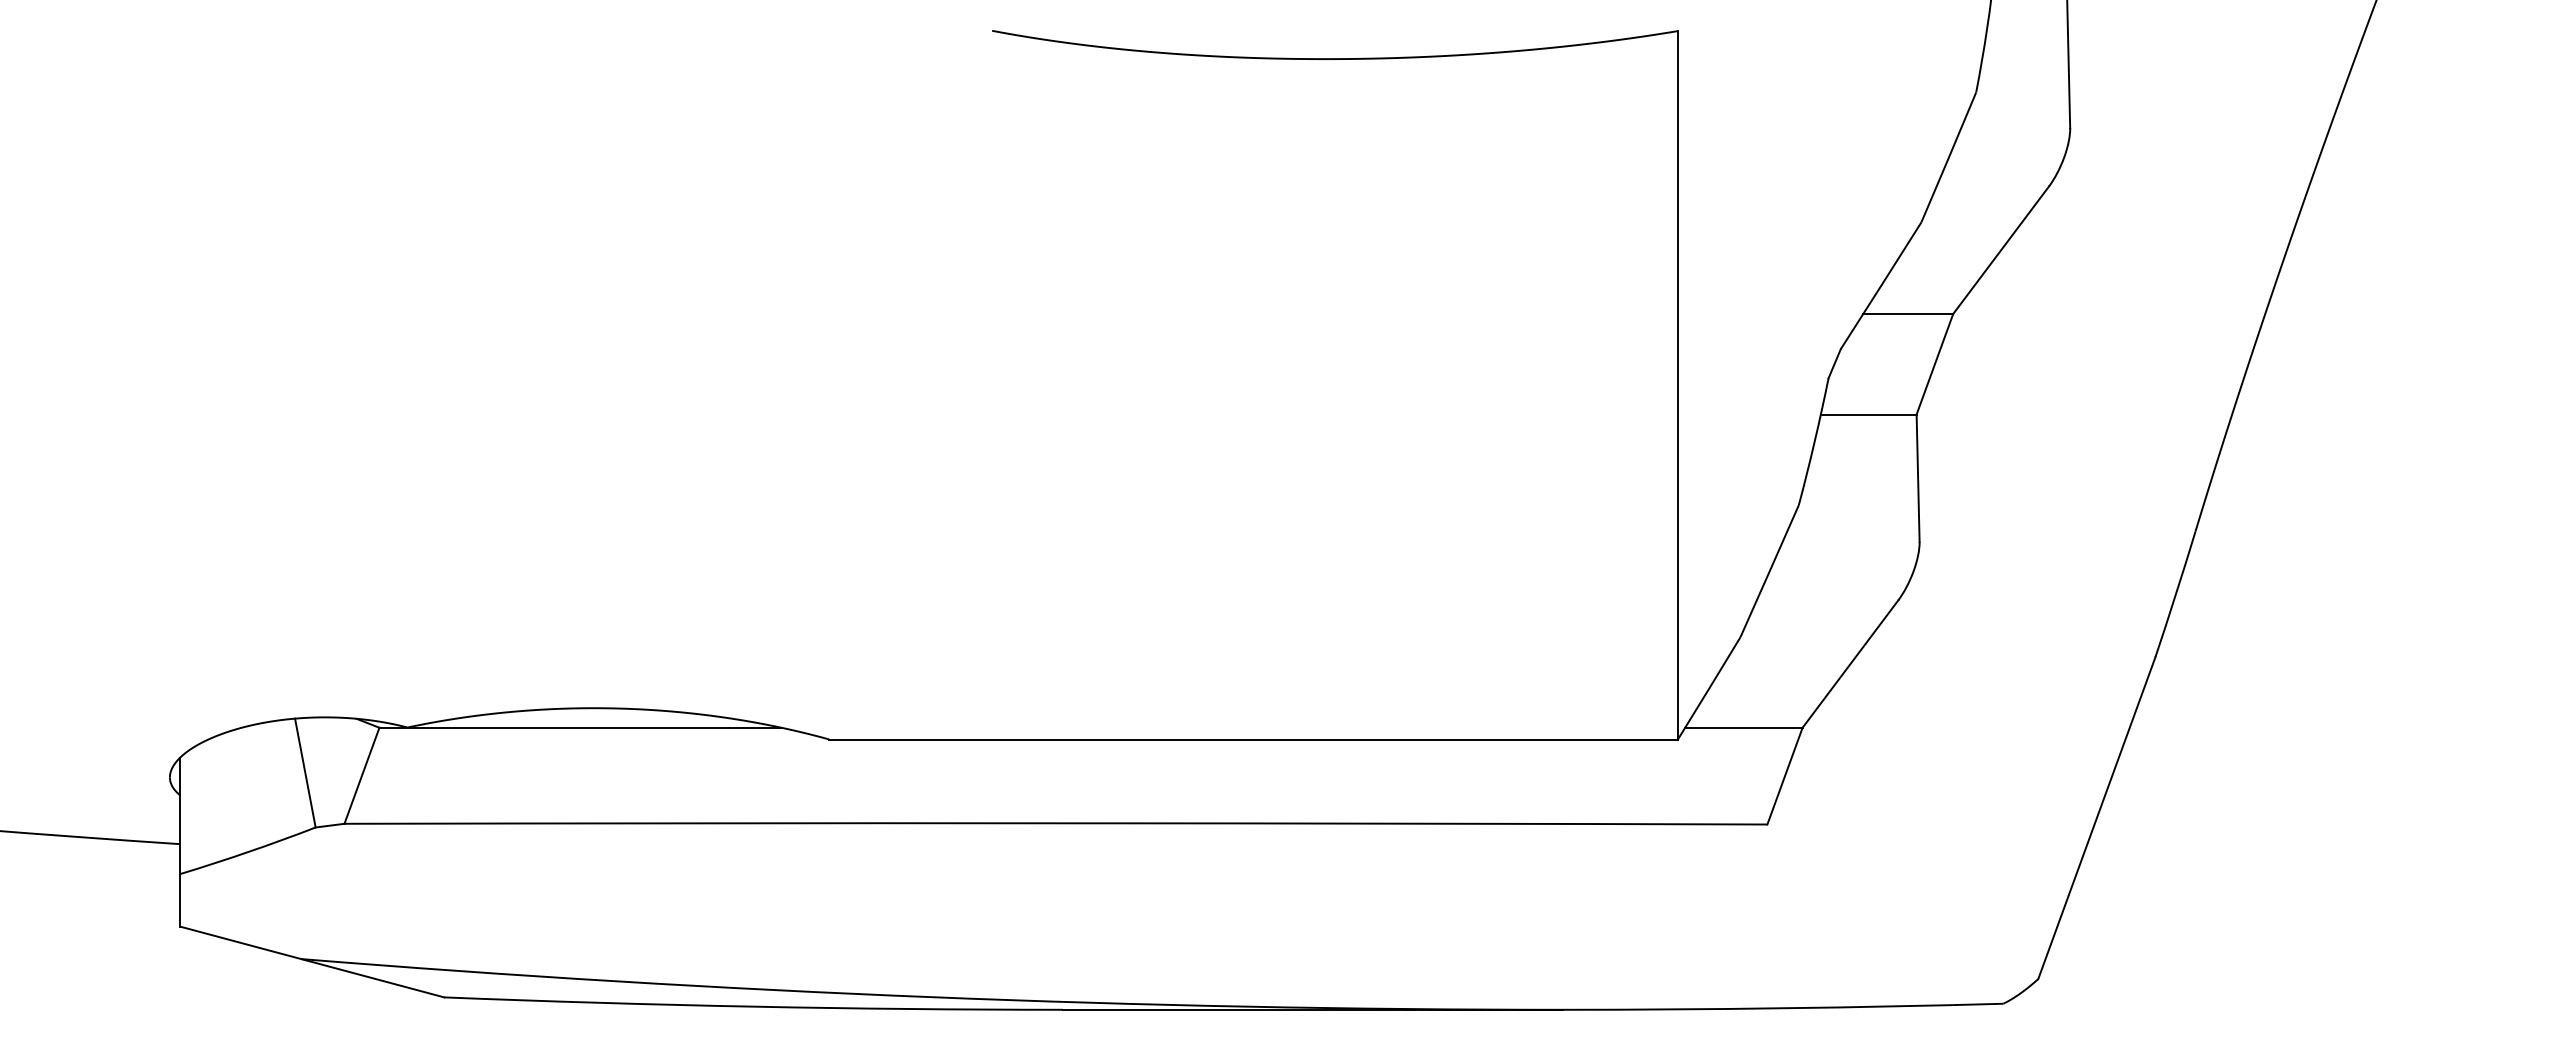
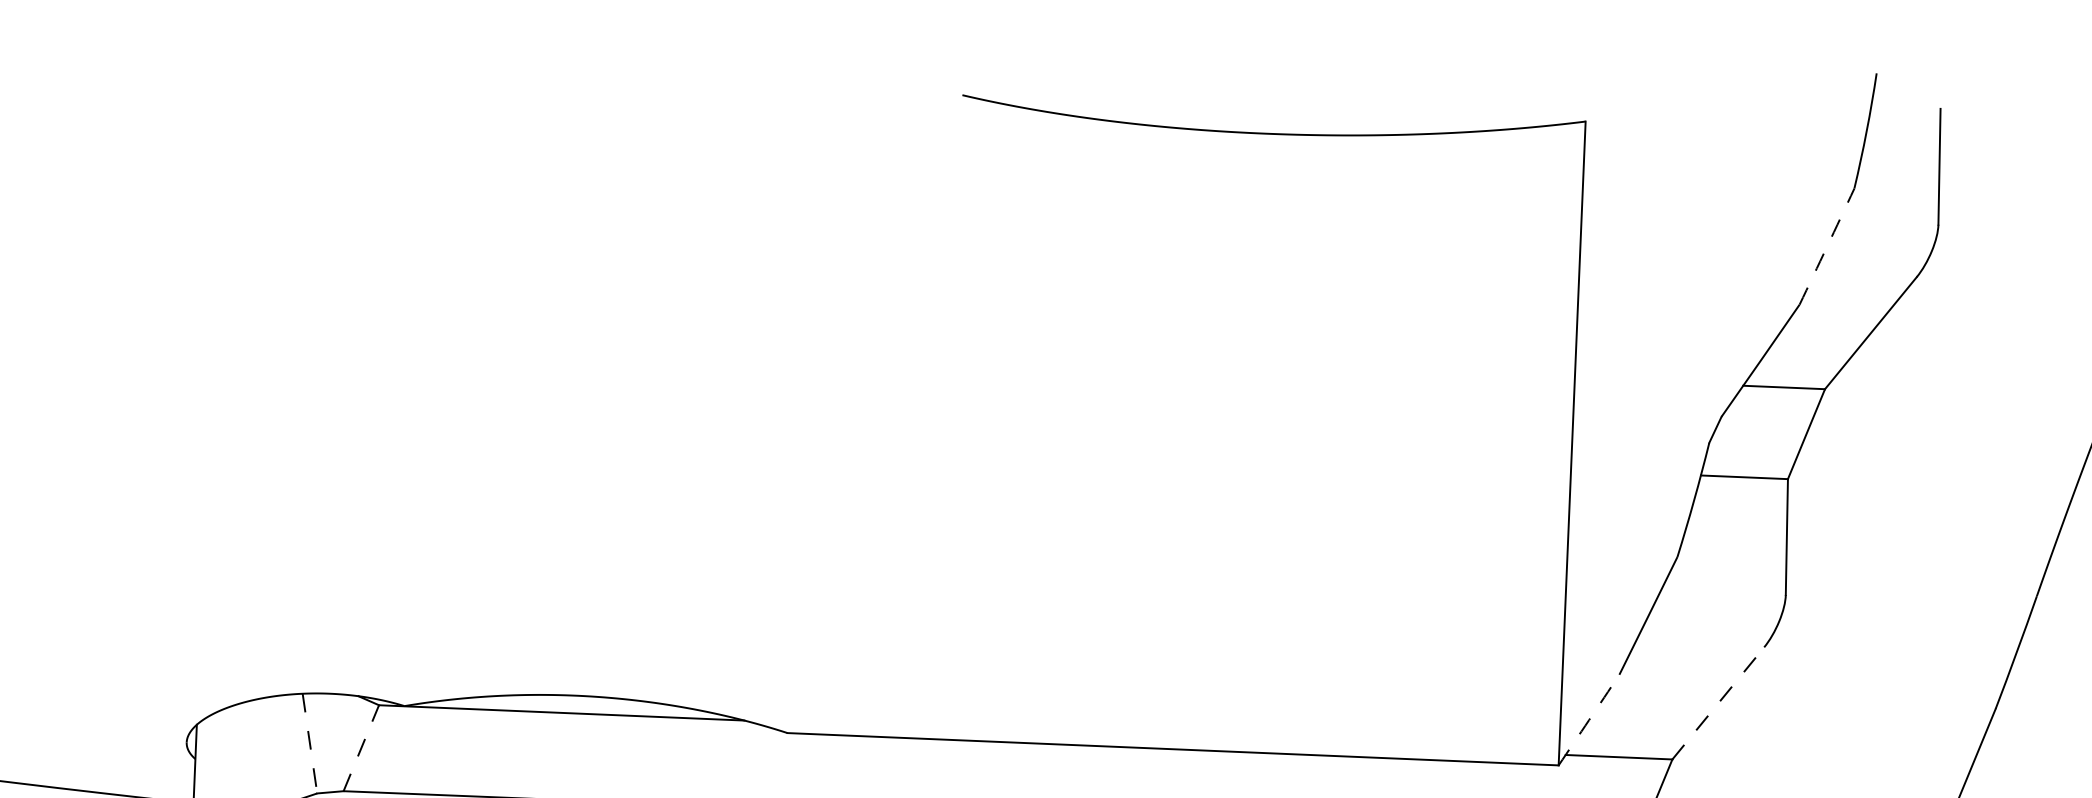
arc: (1948, 157) -> (1826, 246), solid -> dashed
line: (1850, 664) -> (1718, 703), solid -> dashed
arc: (1709, 688) -> (1589, 720), solid -> dashed
line: (305, 773) -> (310, 743), solid -> dashed
line: (362, 775) -> (361, 747), solid -> dashed

